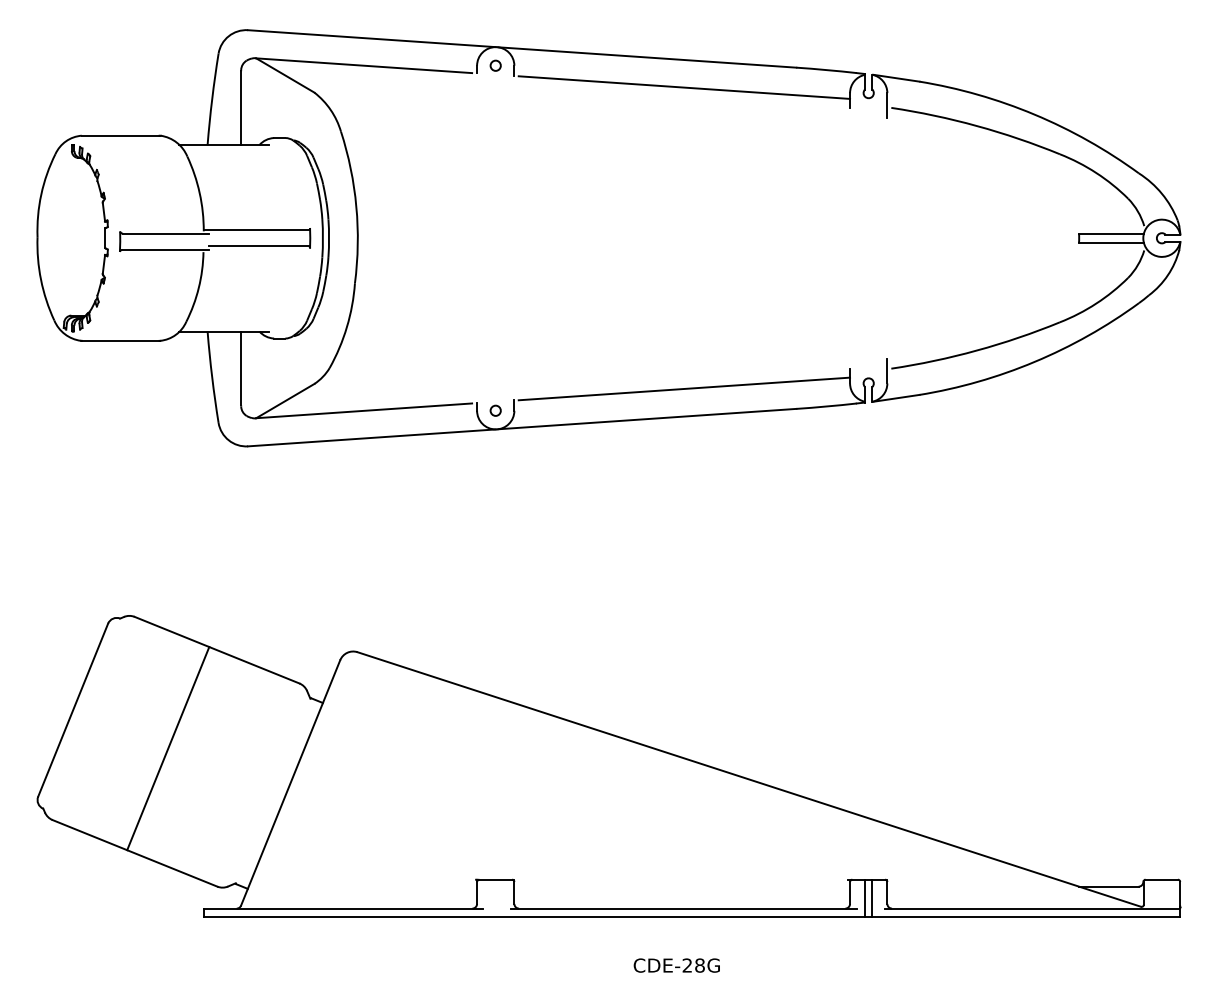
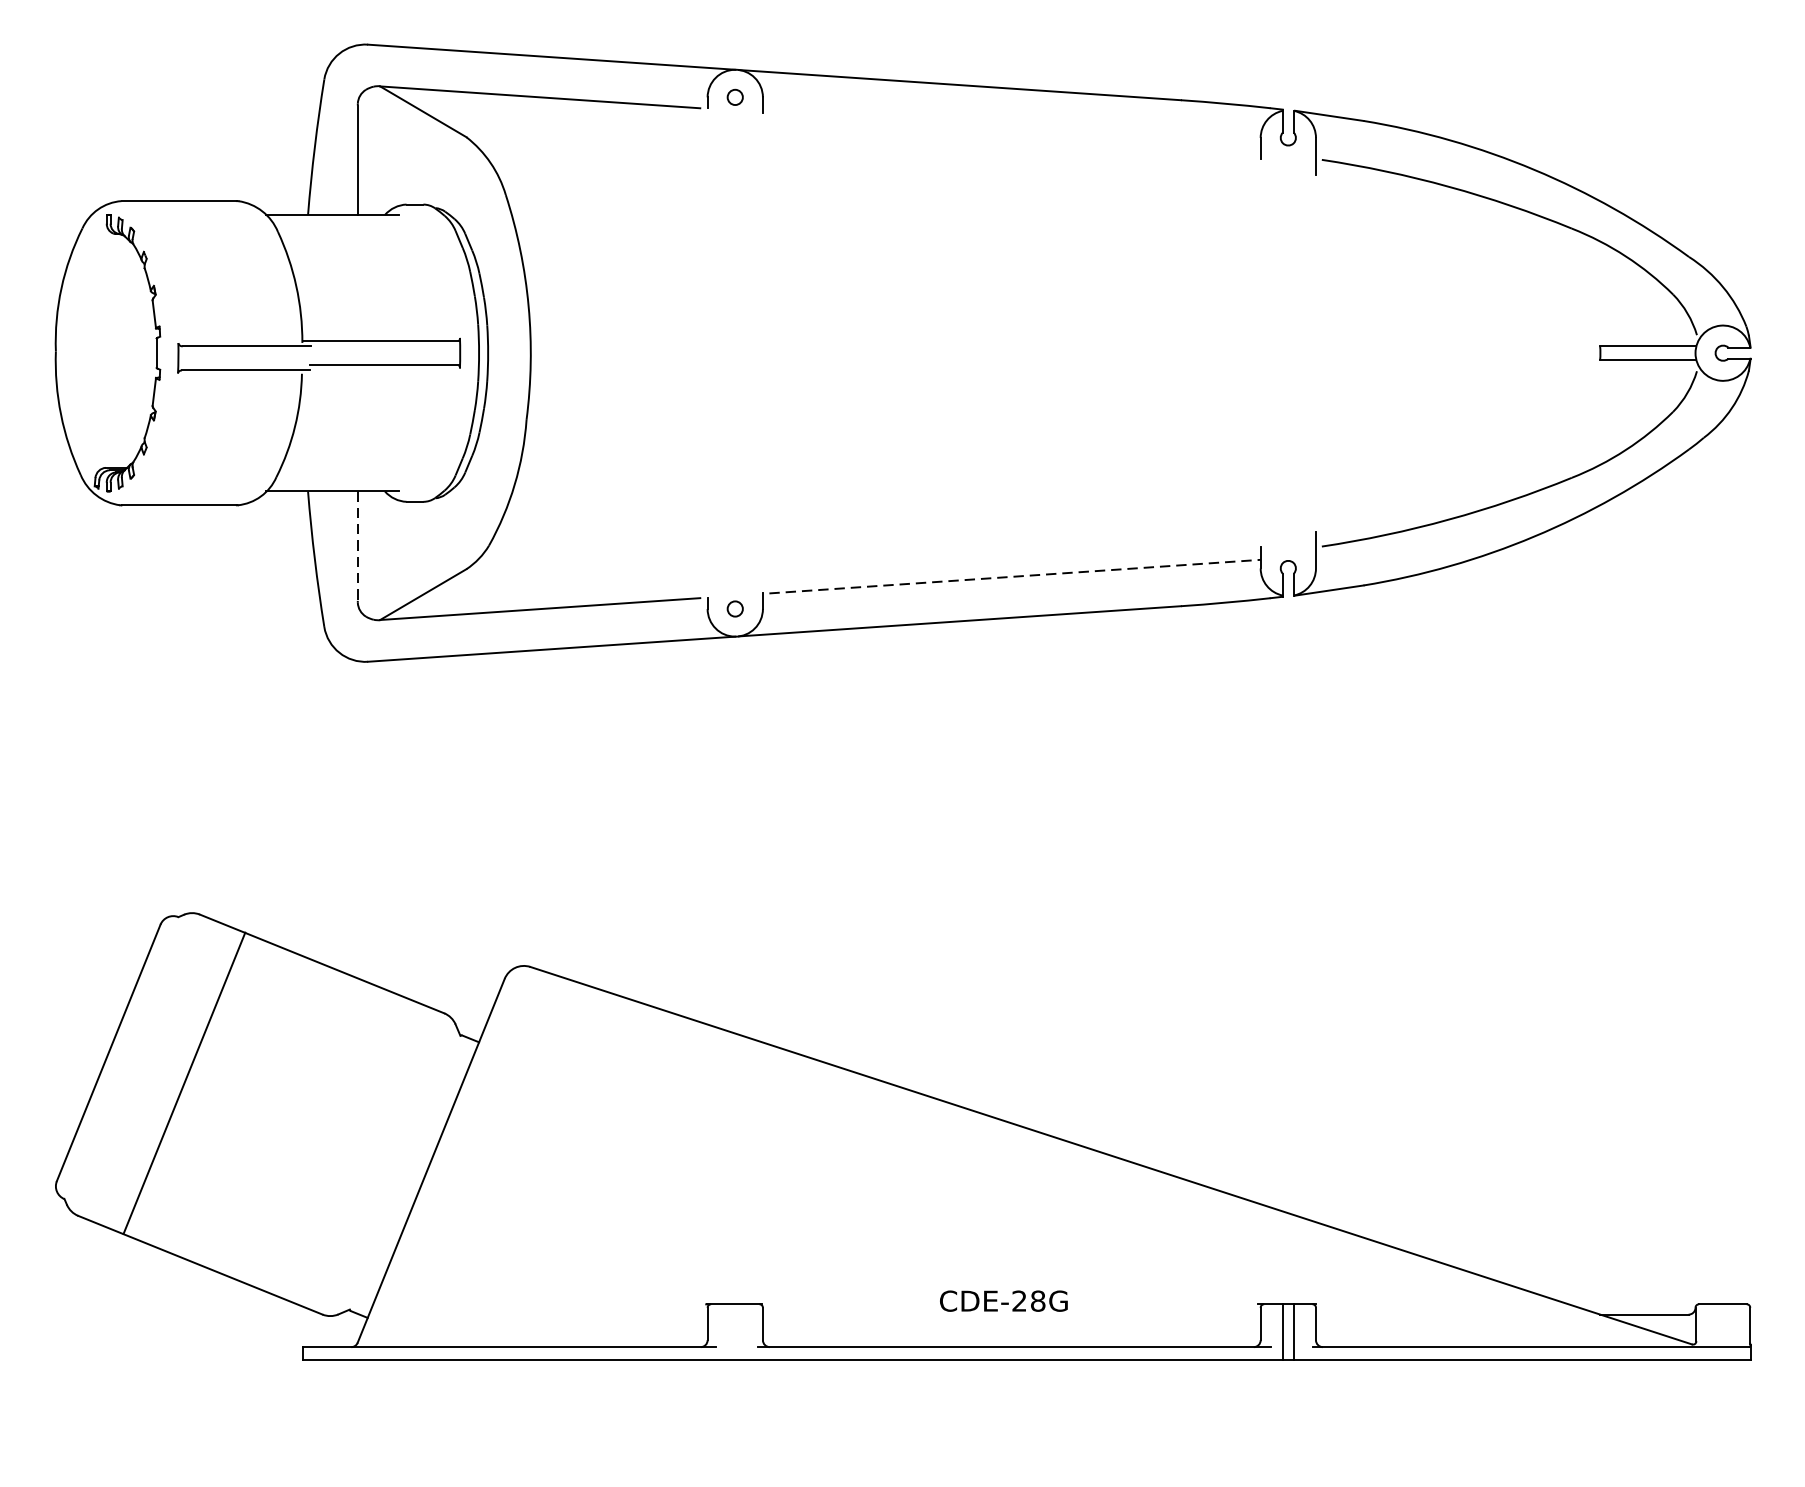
line: (684, 87) -> (1015, 129), removed
line: (241, 368) -> (358, 546), solid -> dashed
line: (684, 388) -> (1015, 575), solid -> dashed
line: (168, 748) -> (184, 1083), moved
text: (676, 965) -> (1003, 1301), moved

